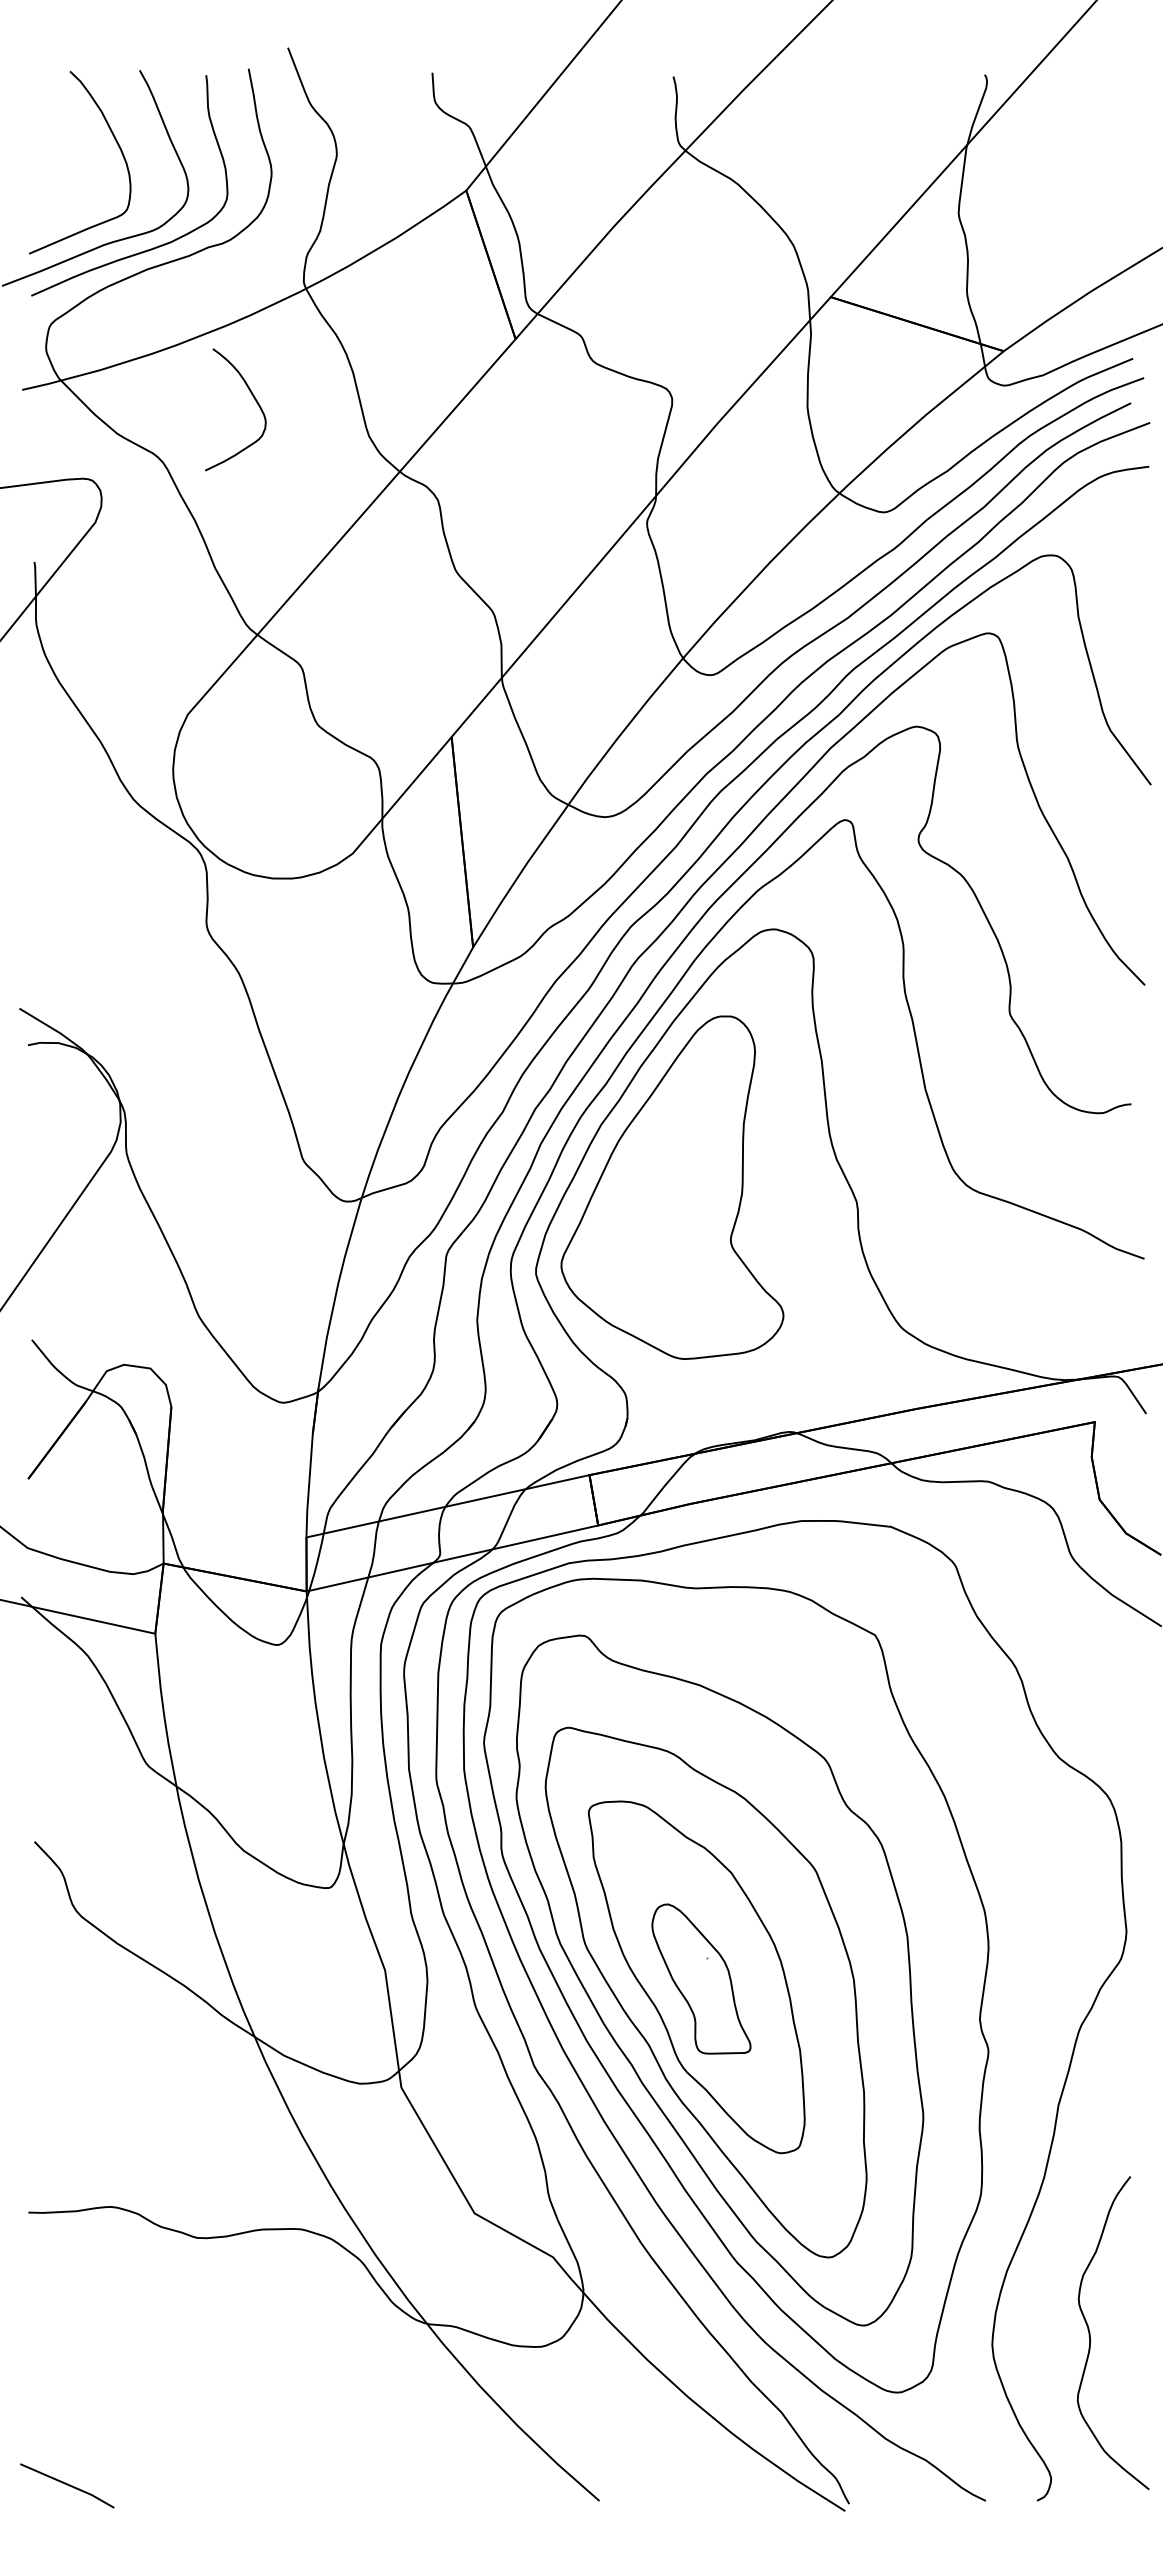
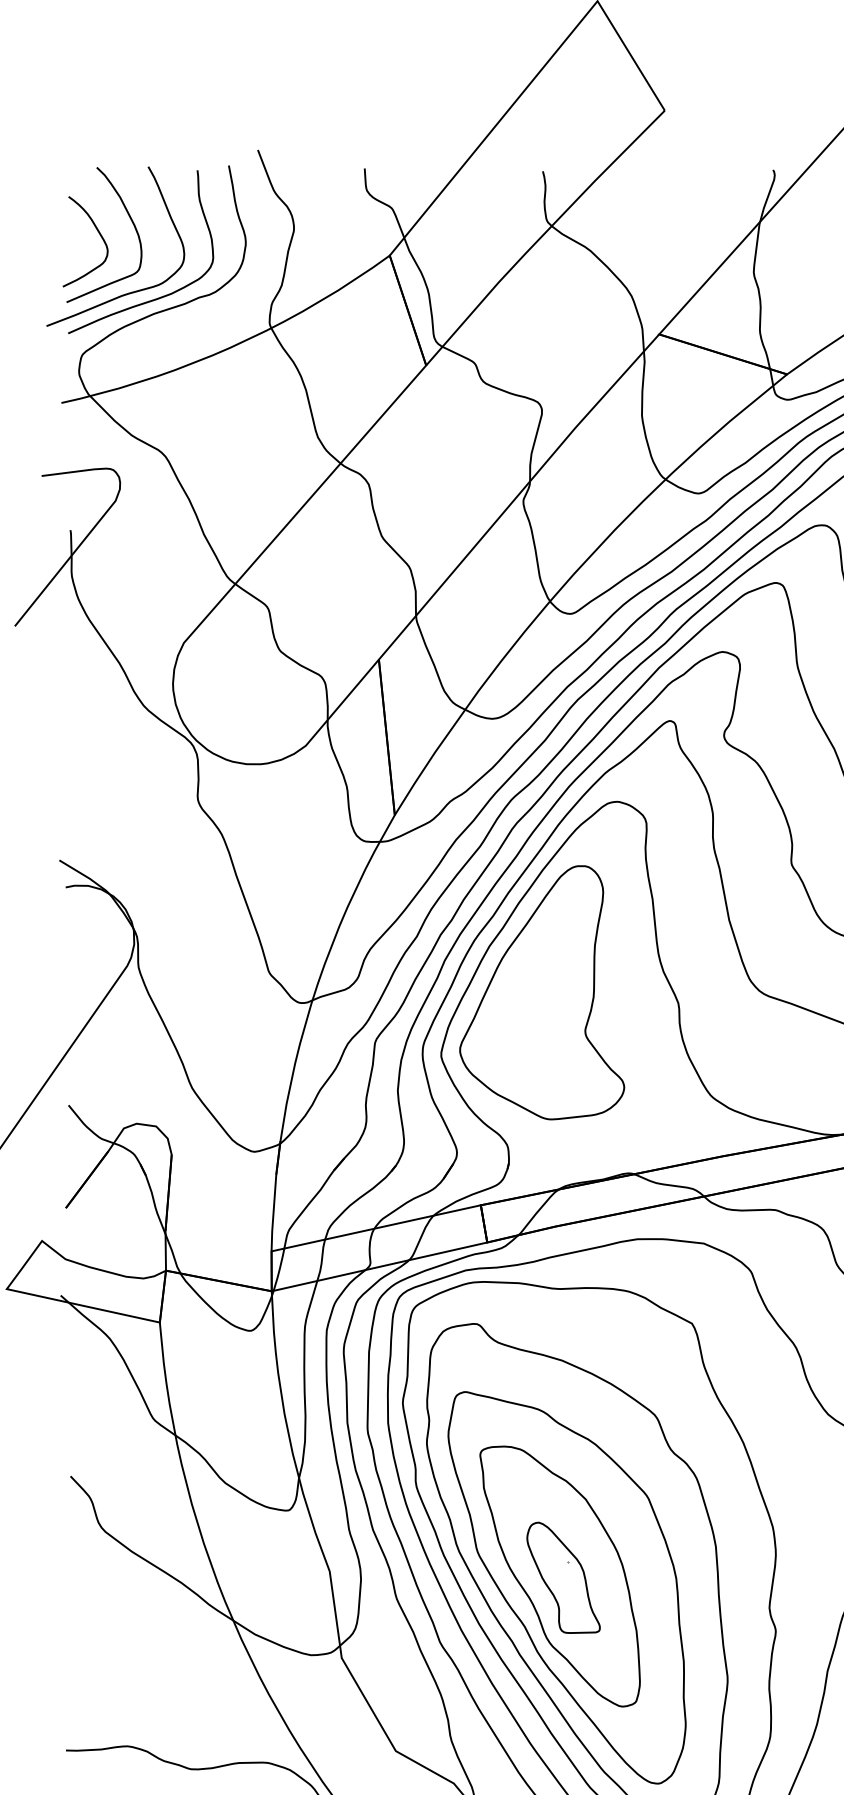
curve: (252, 396) -> (97, 231), moved

